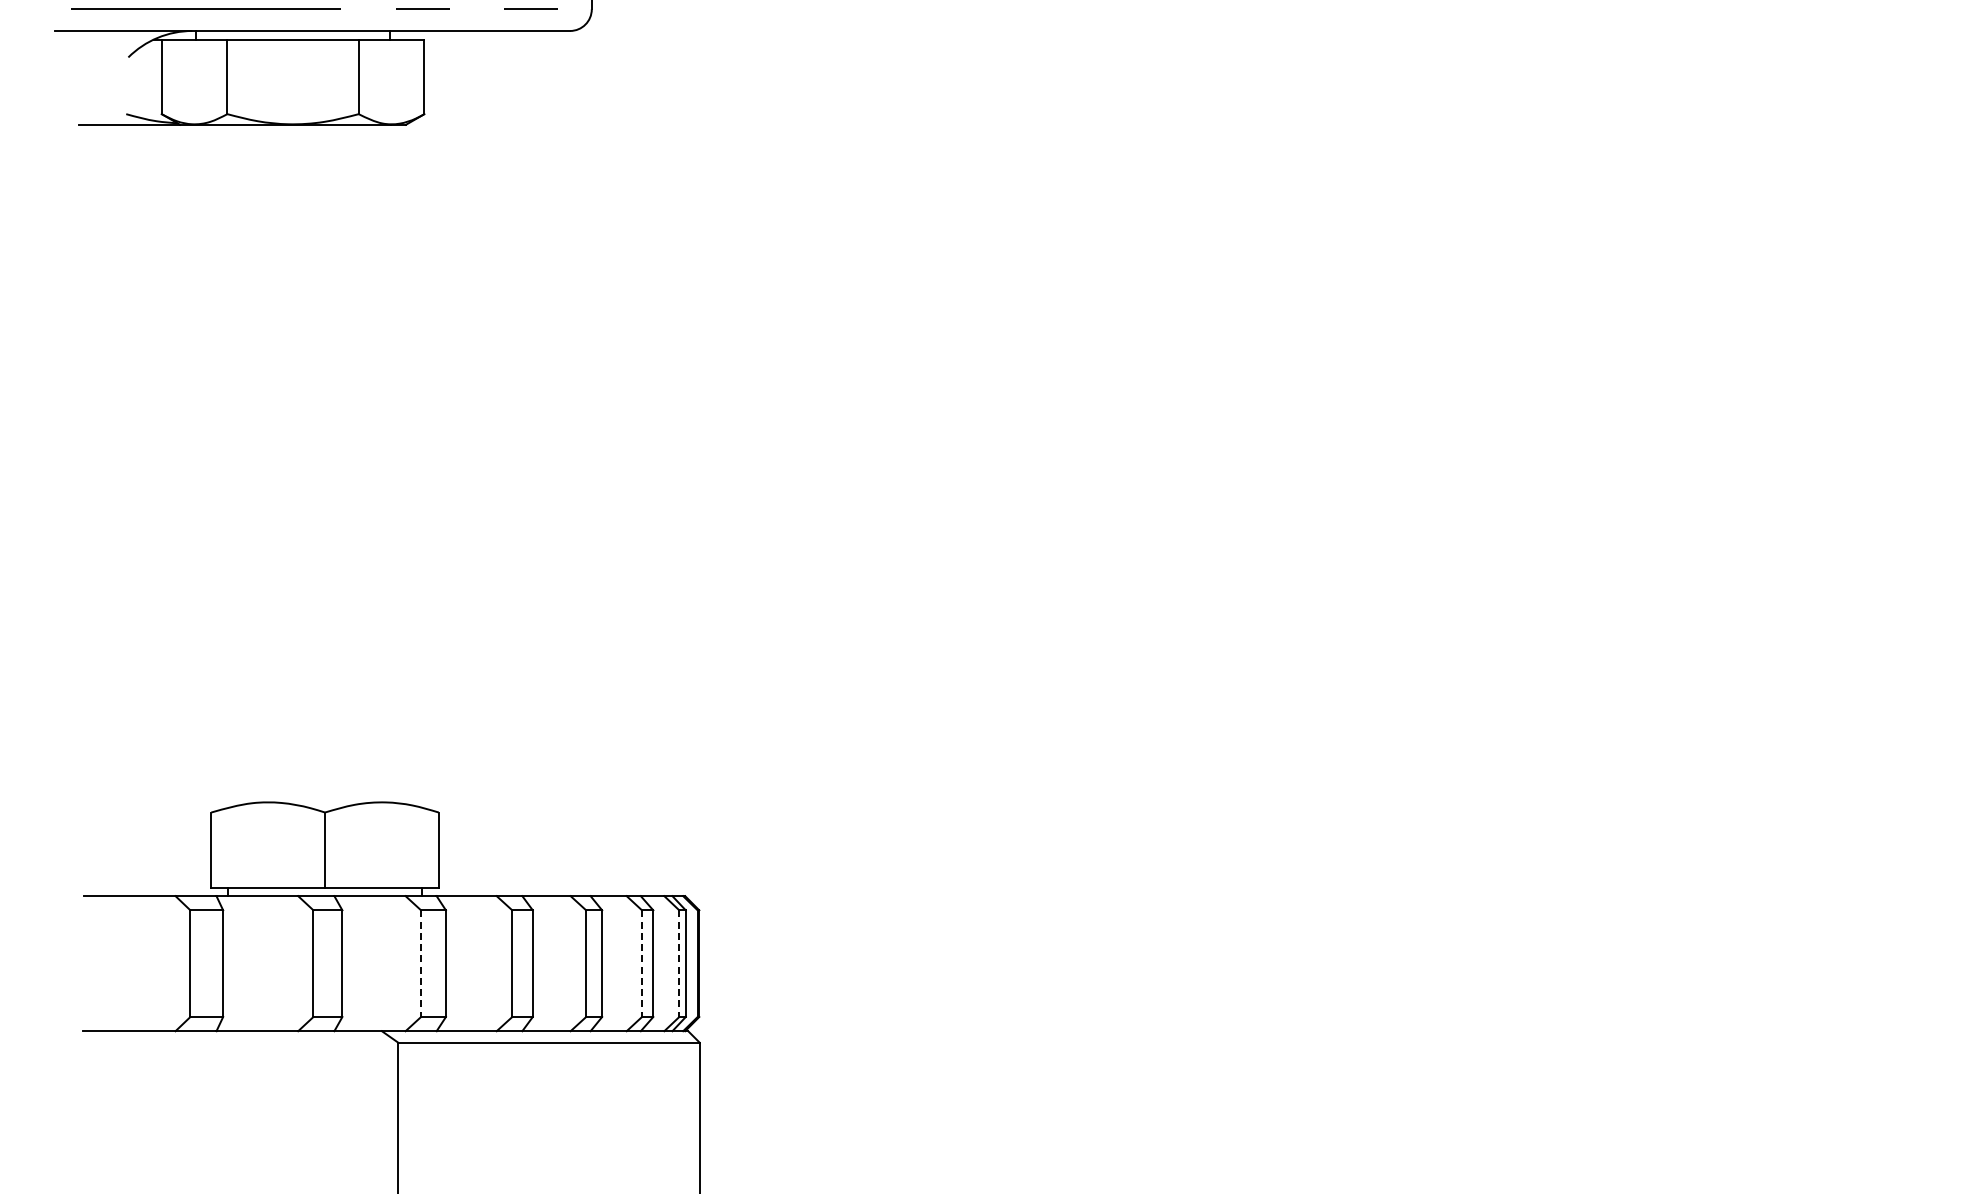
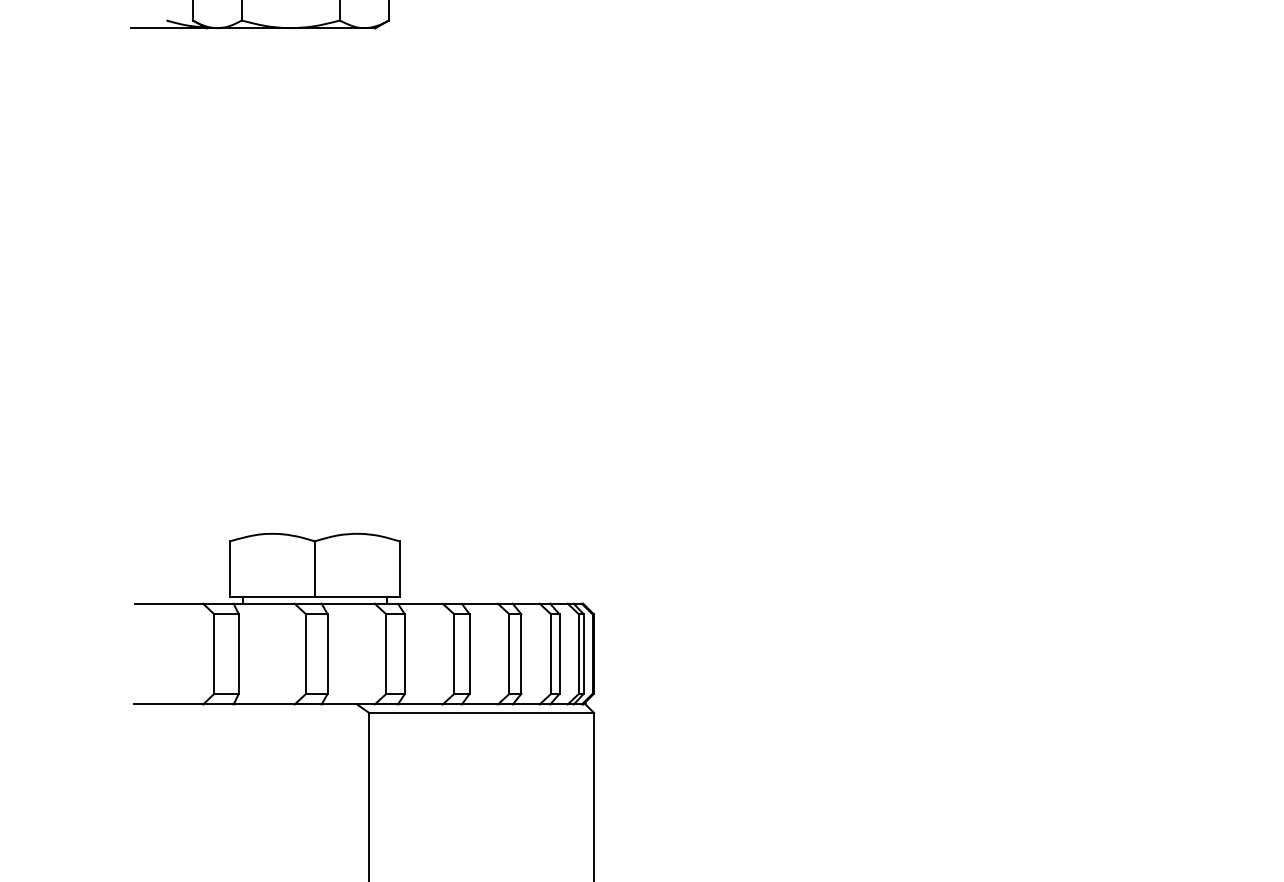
line: (421, 964) -> (386, 654), dashed -> solid
line: (642, 964) -> (551, 654), dashed -> solid
line: (679, 964) -> (579, 654), dashed -> solid

